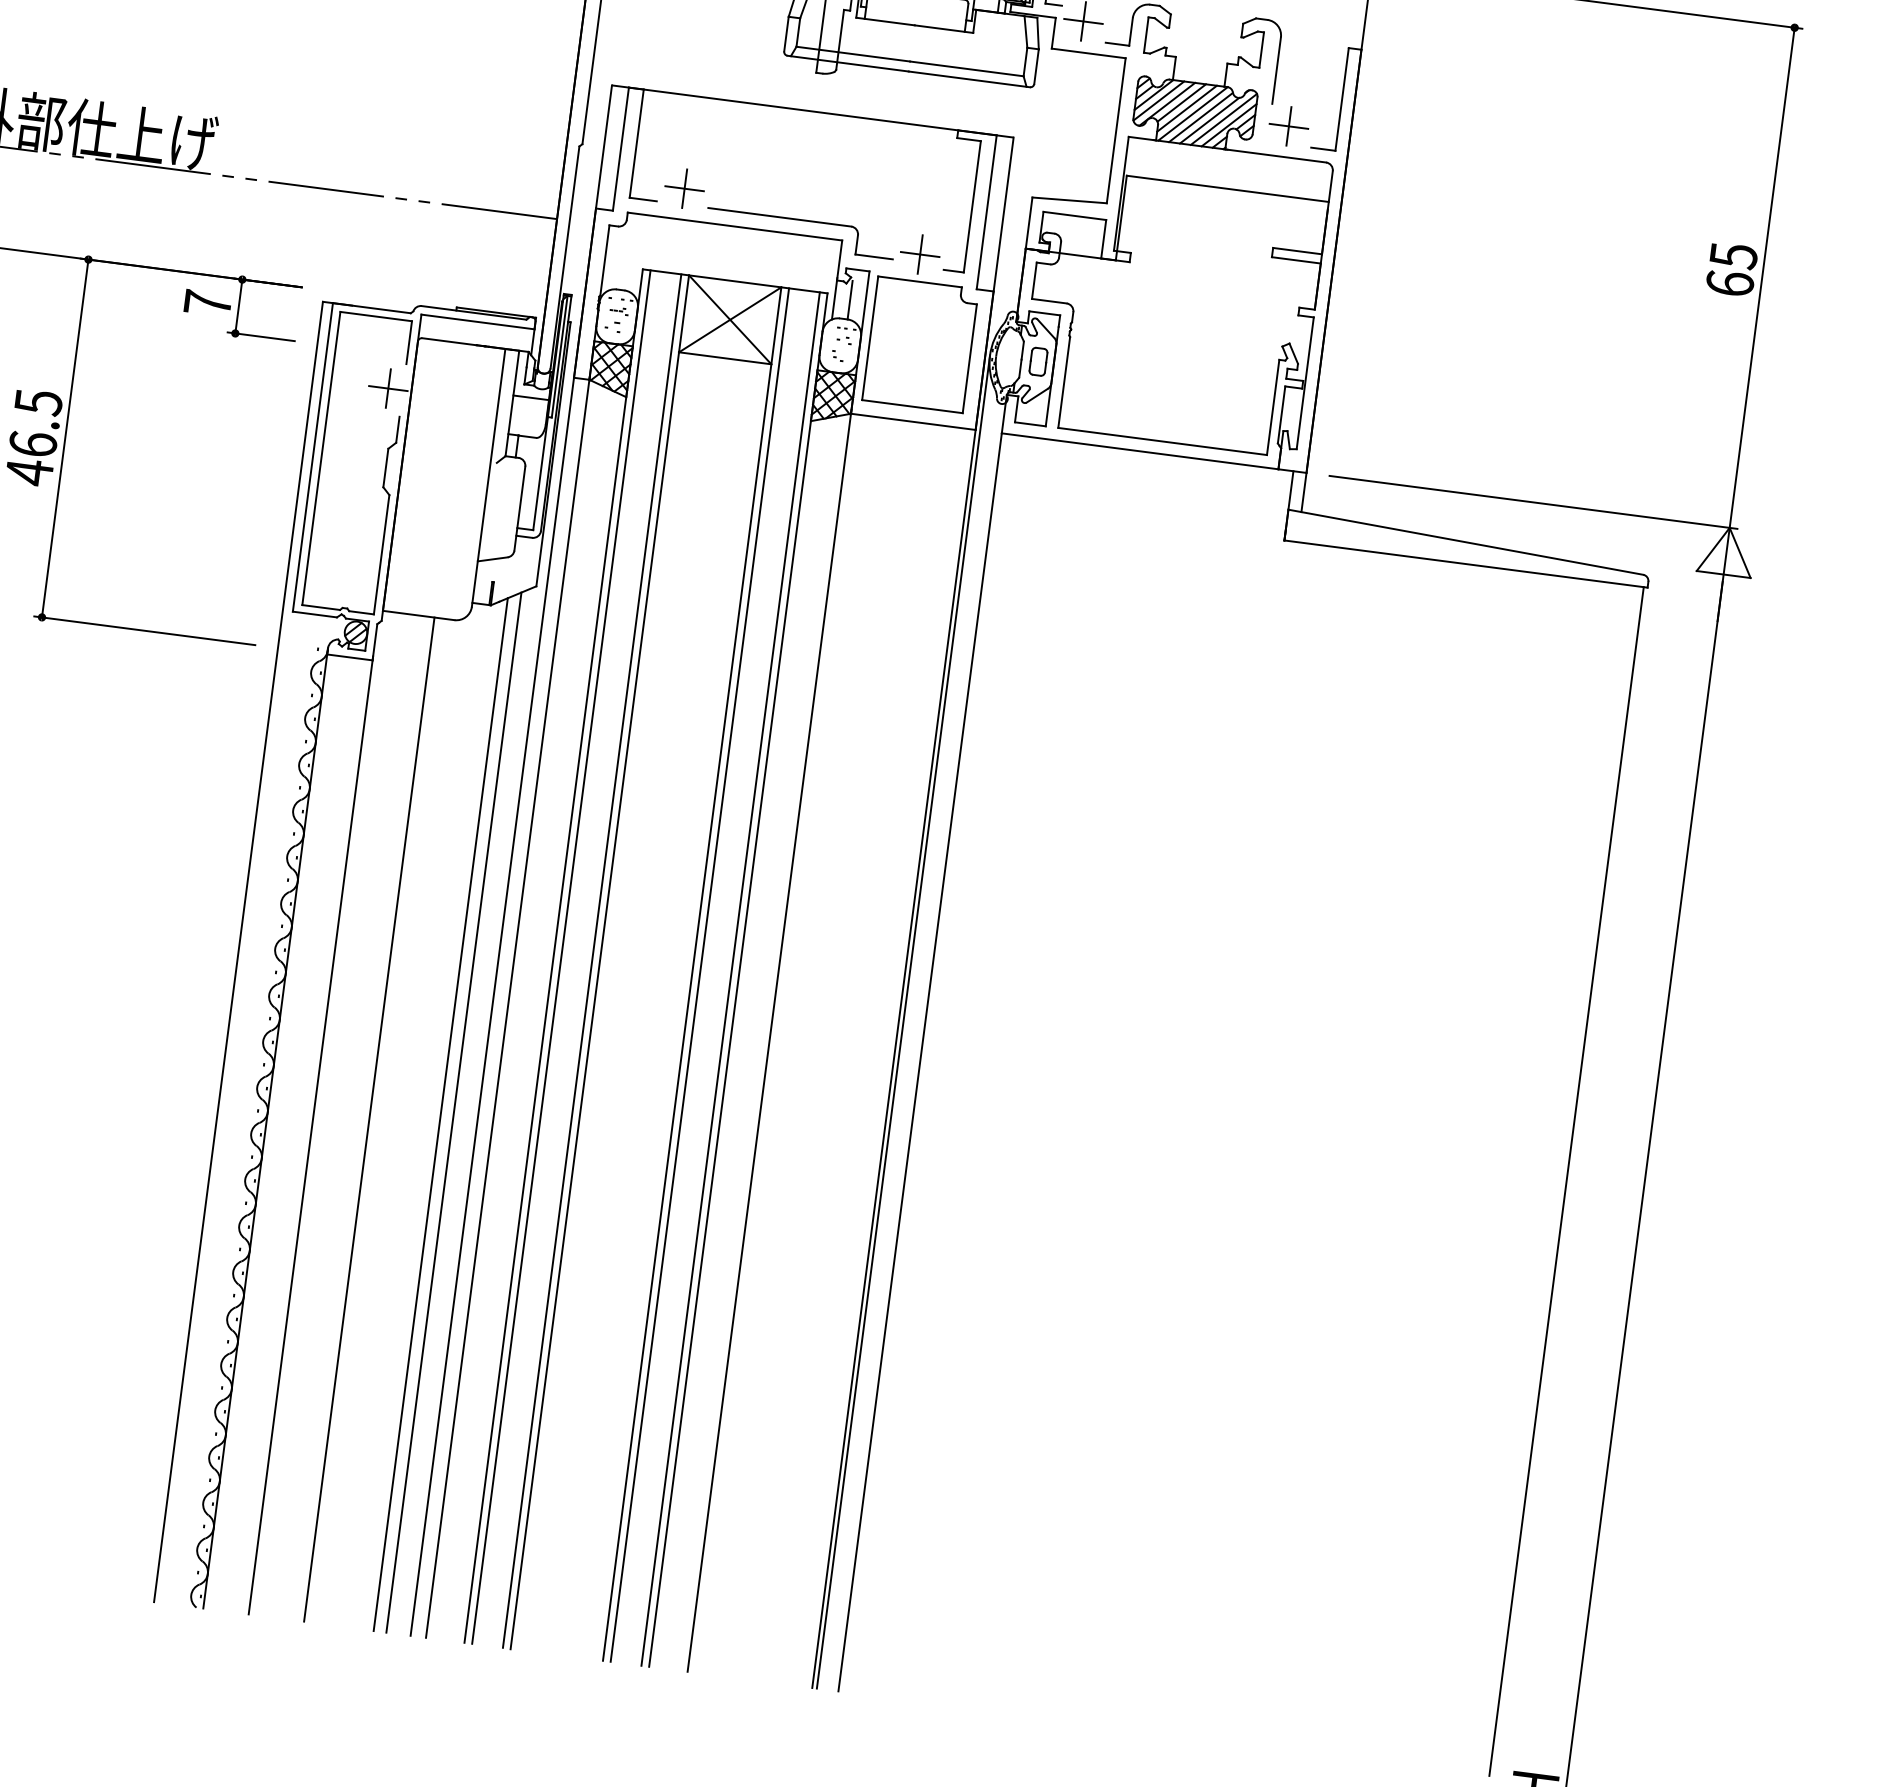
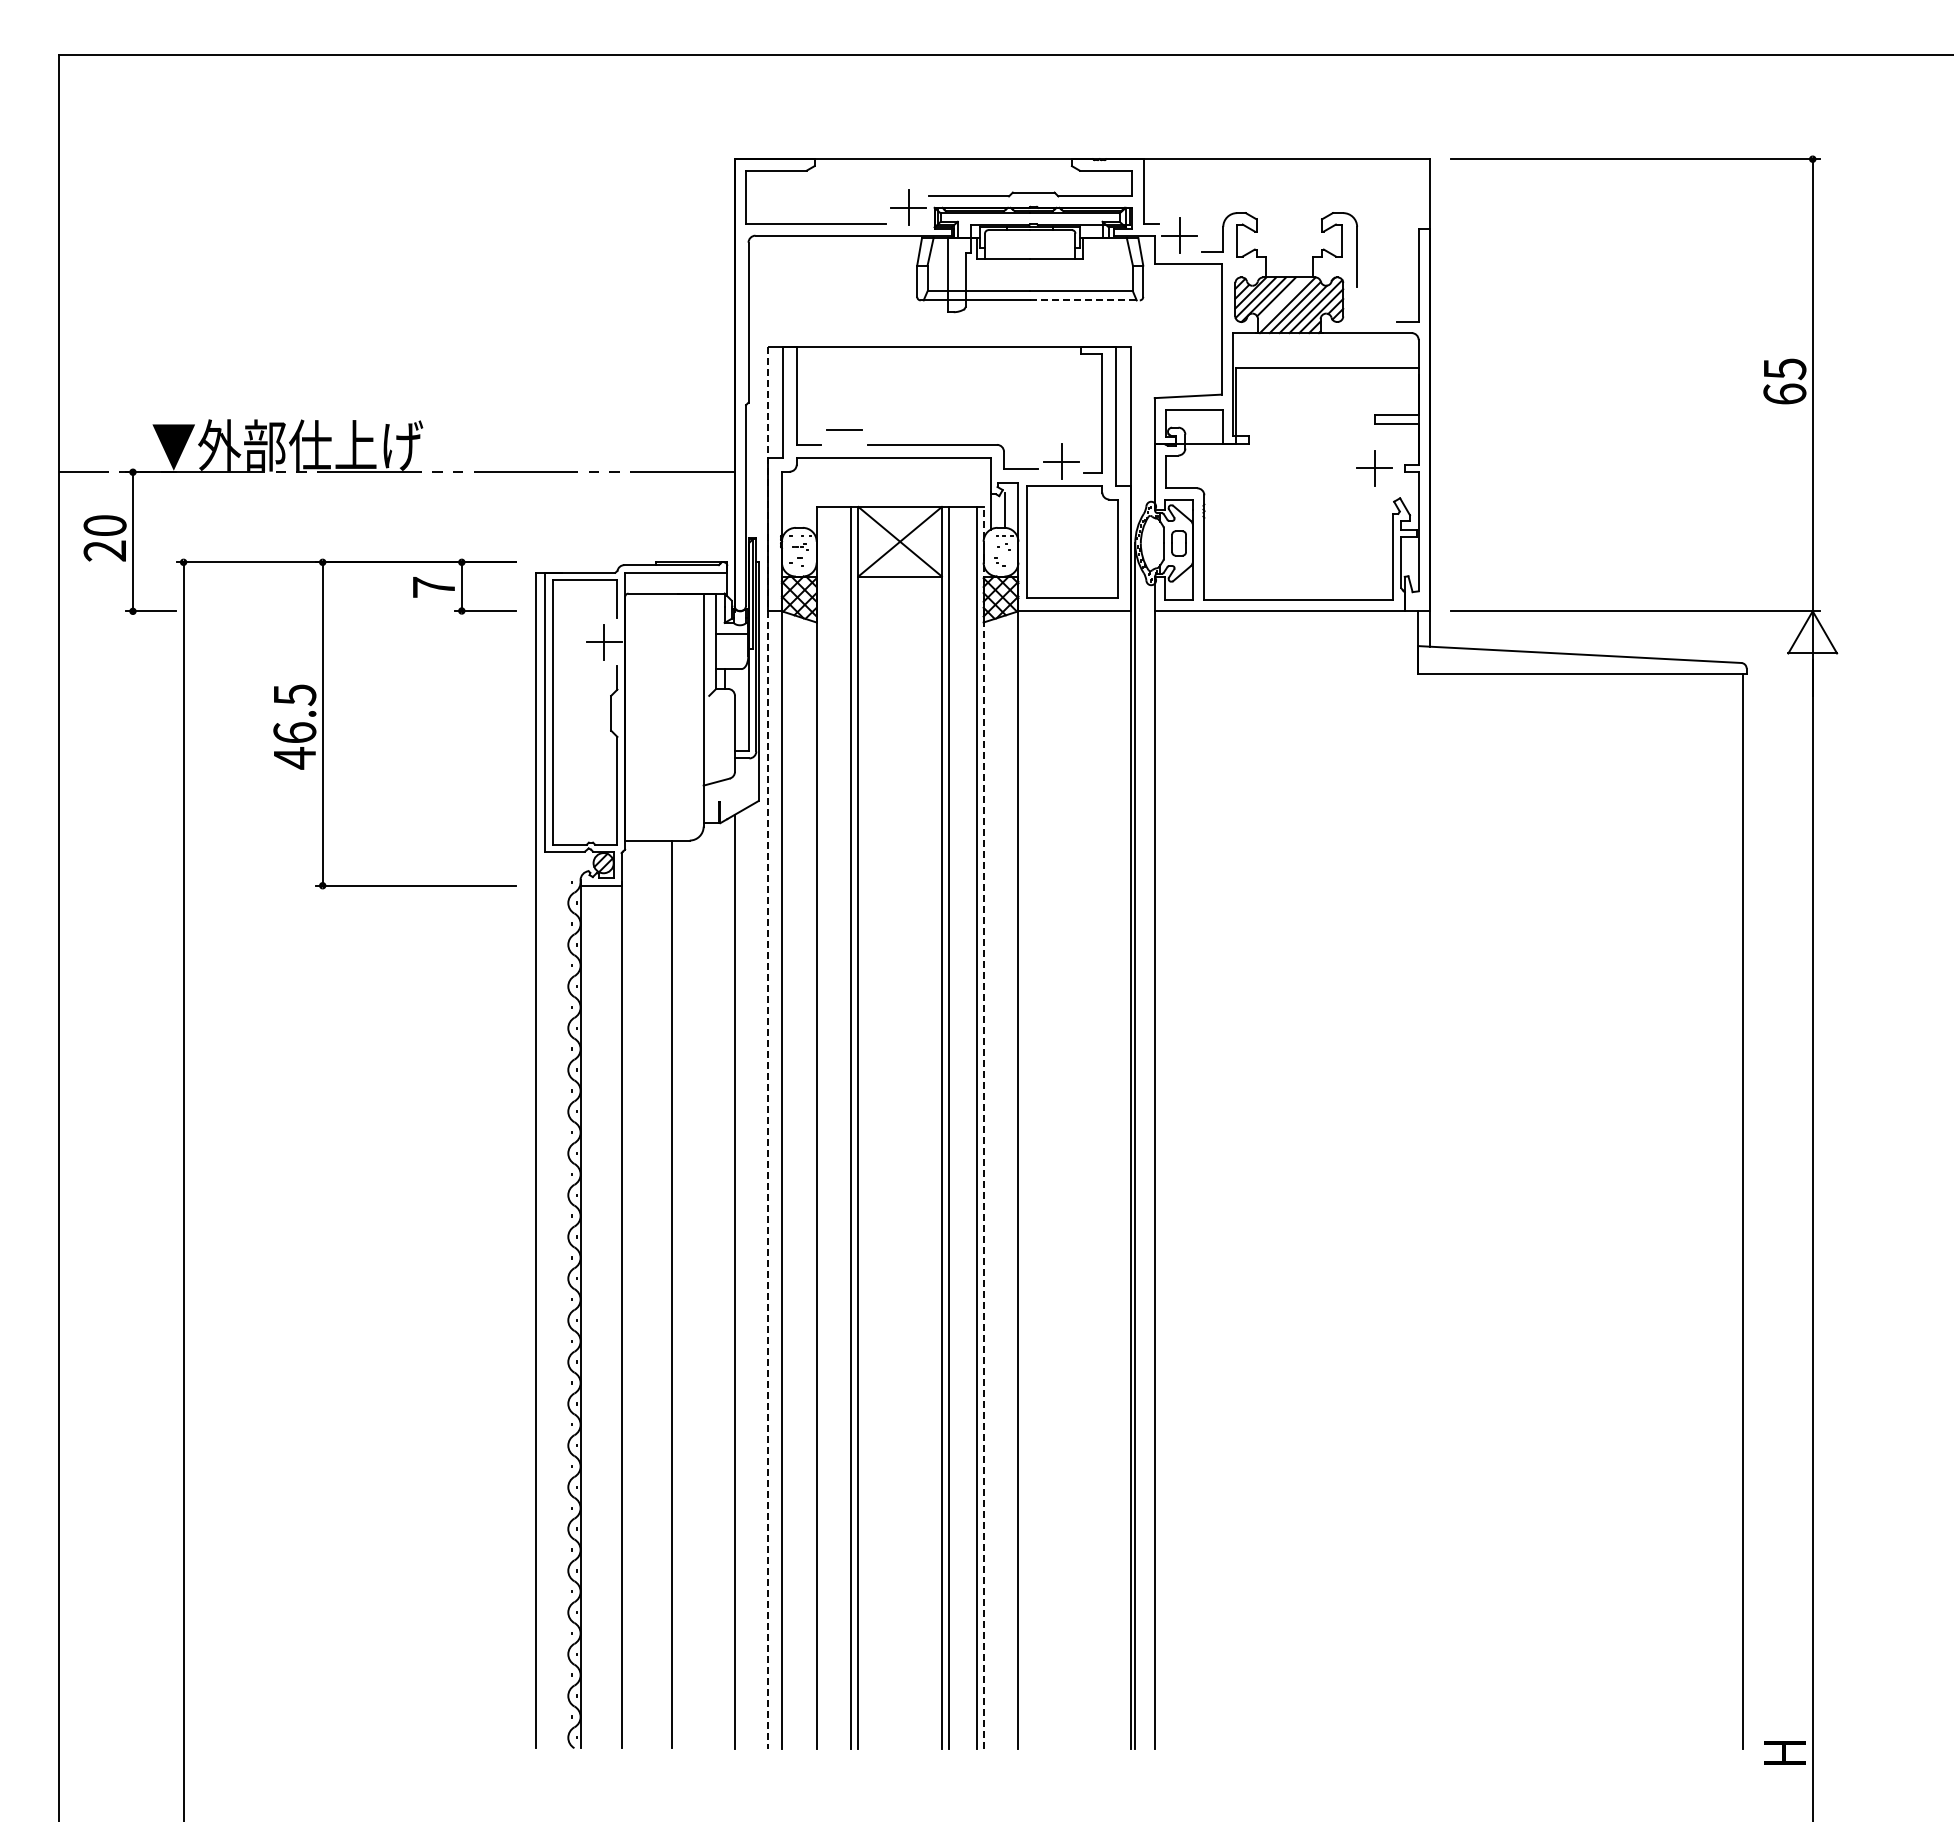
line: (969, 79) -> (1085, 300), solid -> dashed
line: (1186, 108) -> (1281, 301), removed
part: (1288, 126) -> (1374, 468), moved
line: (684, 188) -> (844, 430), removed
line: (511, 860) -> (768, 1047), solid -> dashed
line: (561, 956) -> (823, 1127), removed
line: (738, 979) -> (983, 1127), solid -> dashed
line: (454, 1112) -> (746, 1278), removed

